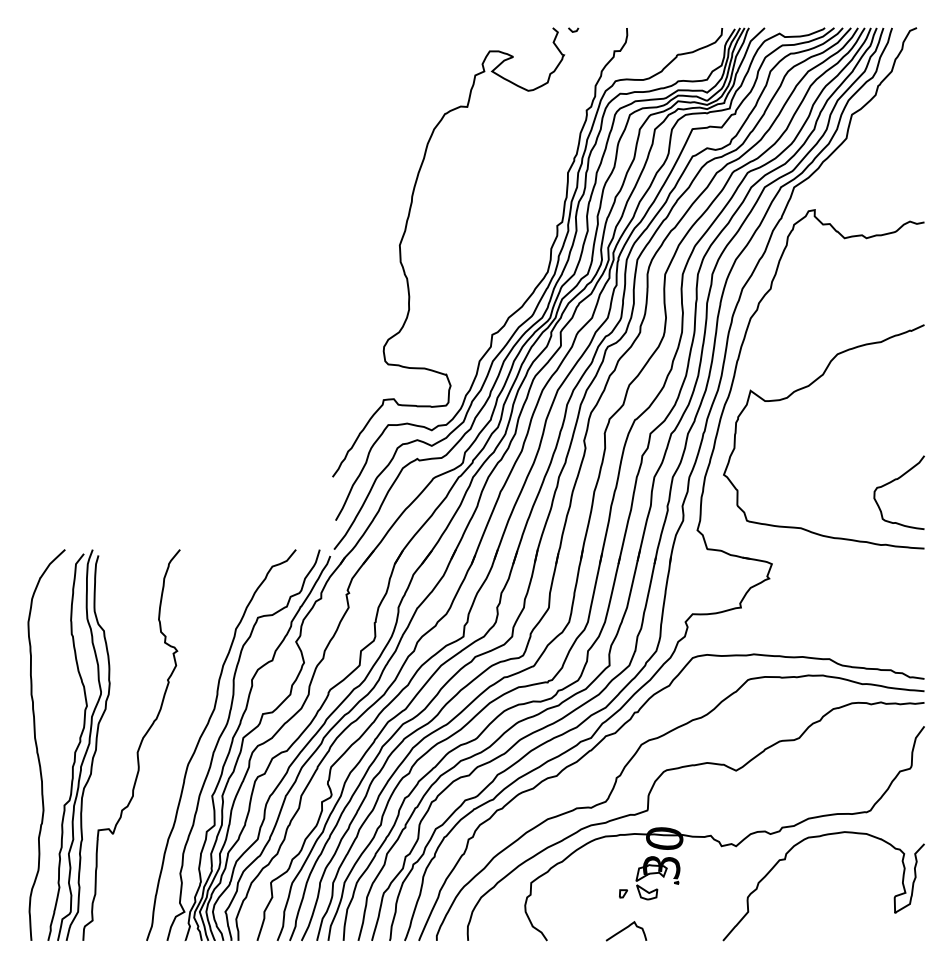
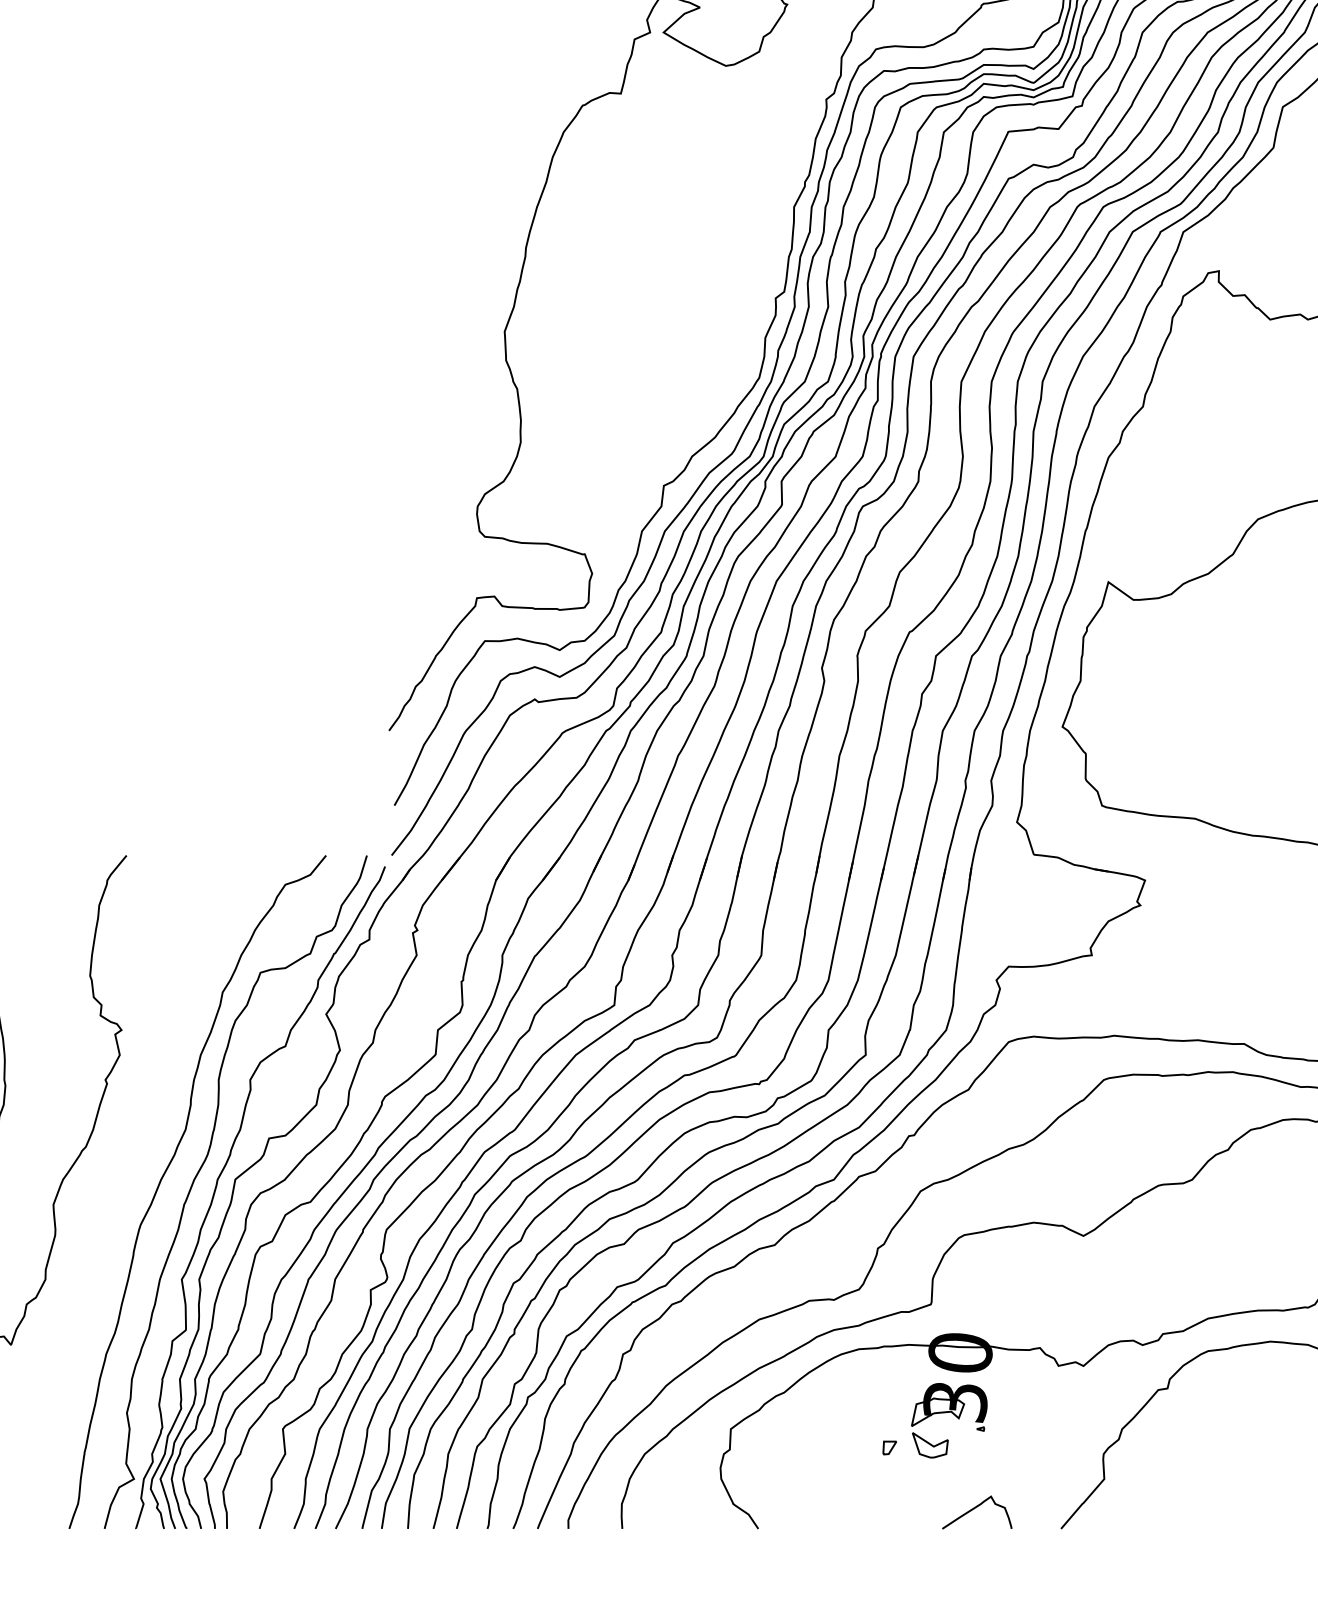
curve: (625, 929) -> (975, 1509), moved

